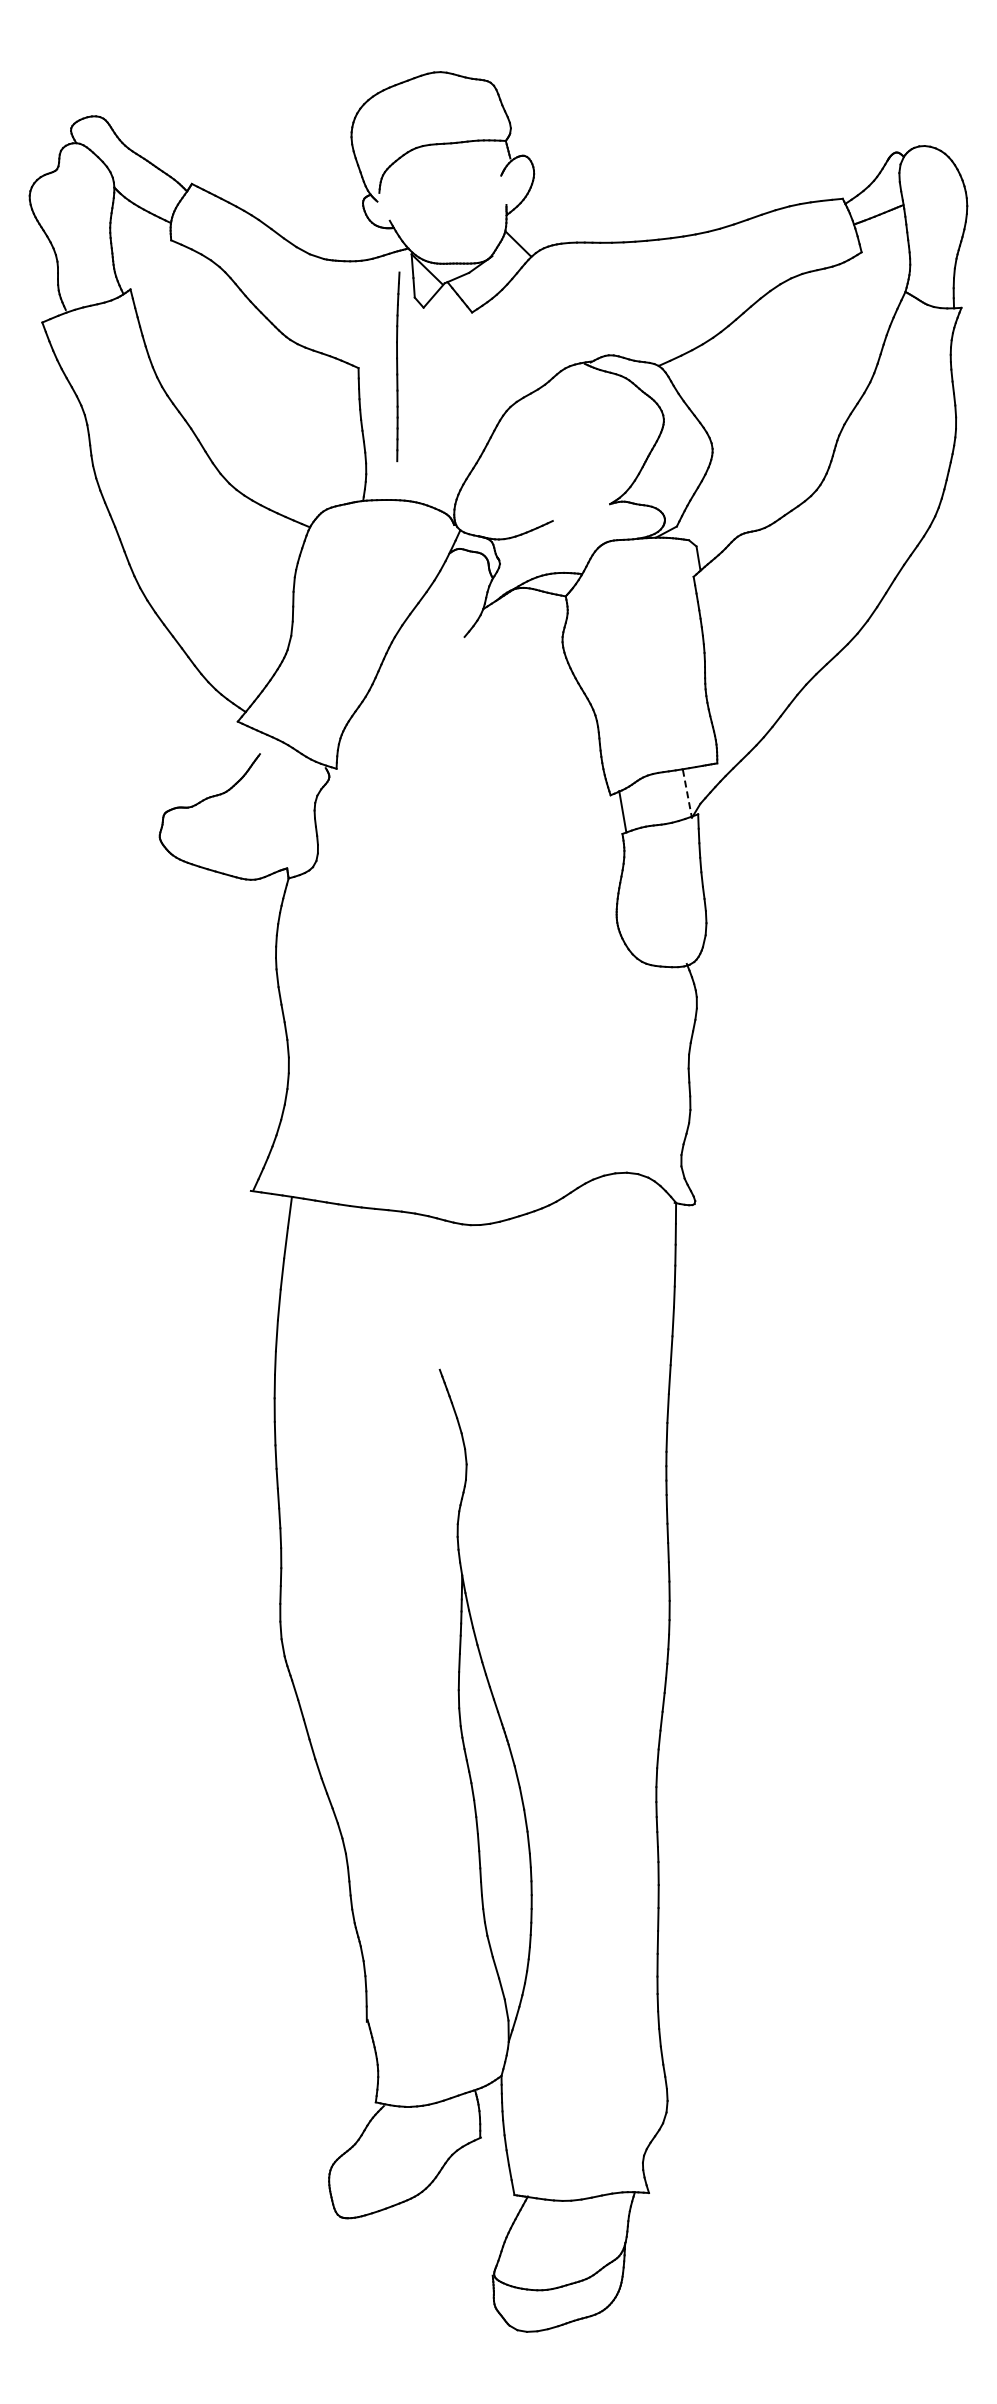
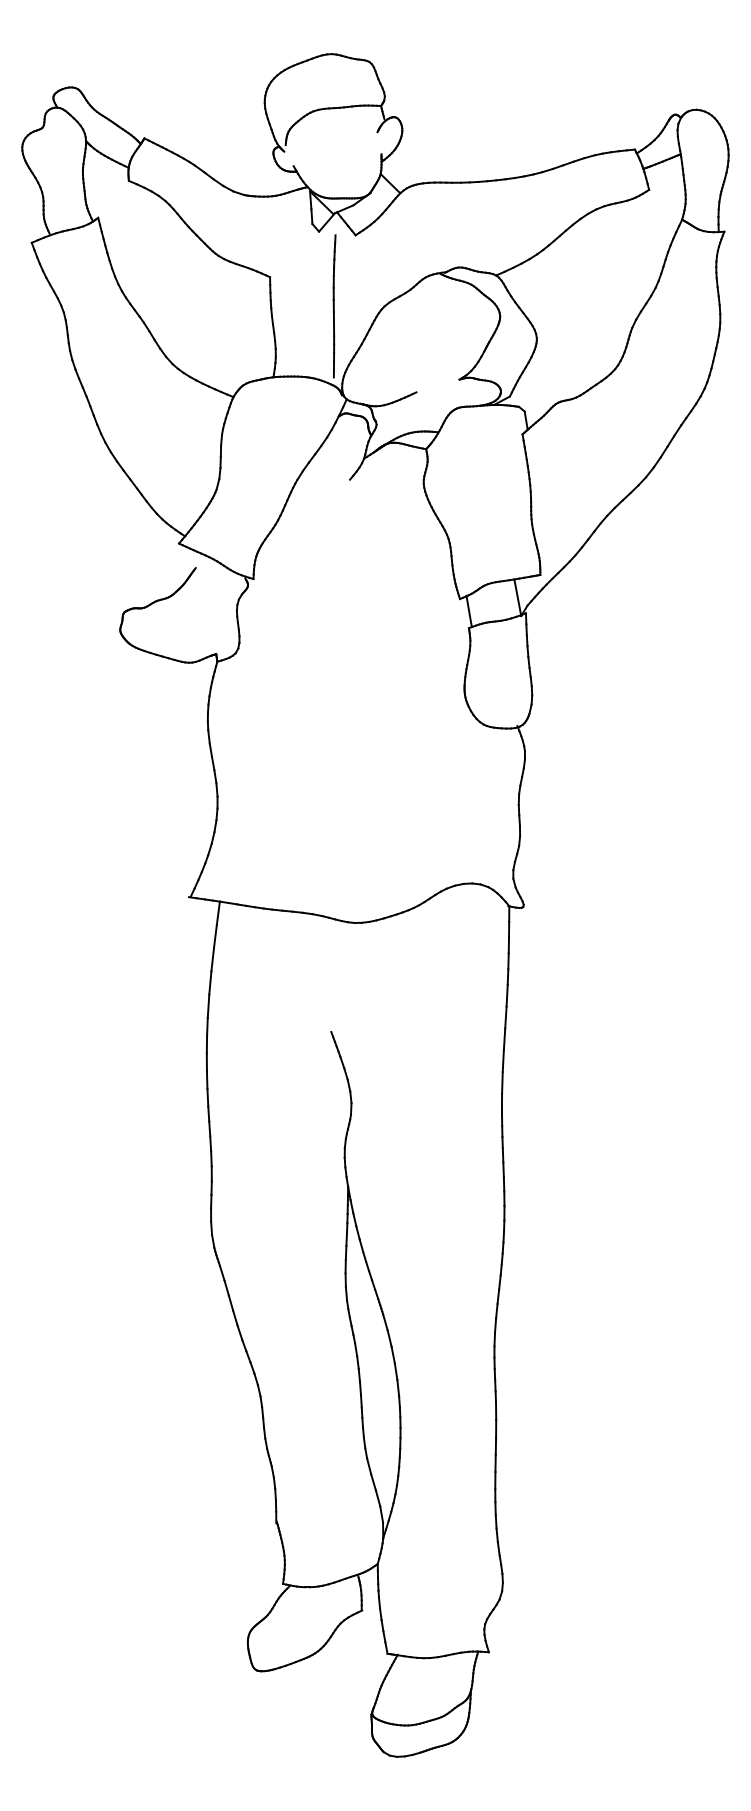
part: (398, 366) -> (334, 306), moved
line: (687, 794) -> (517, 598), dashed -> solid

